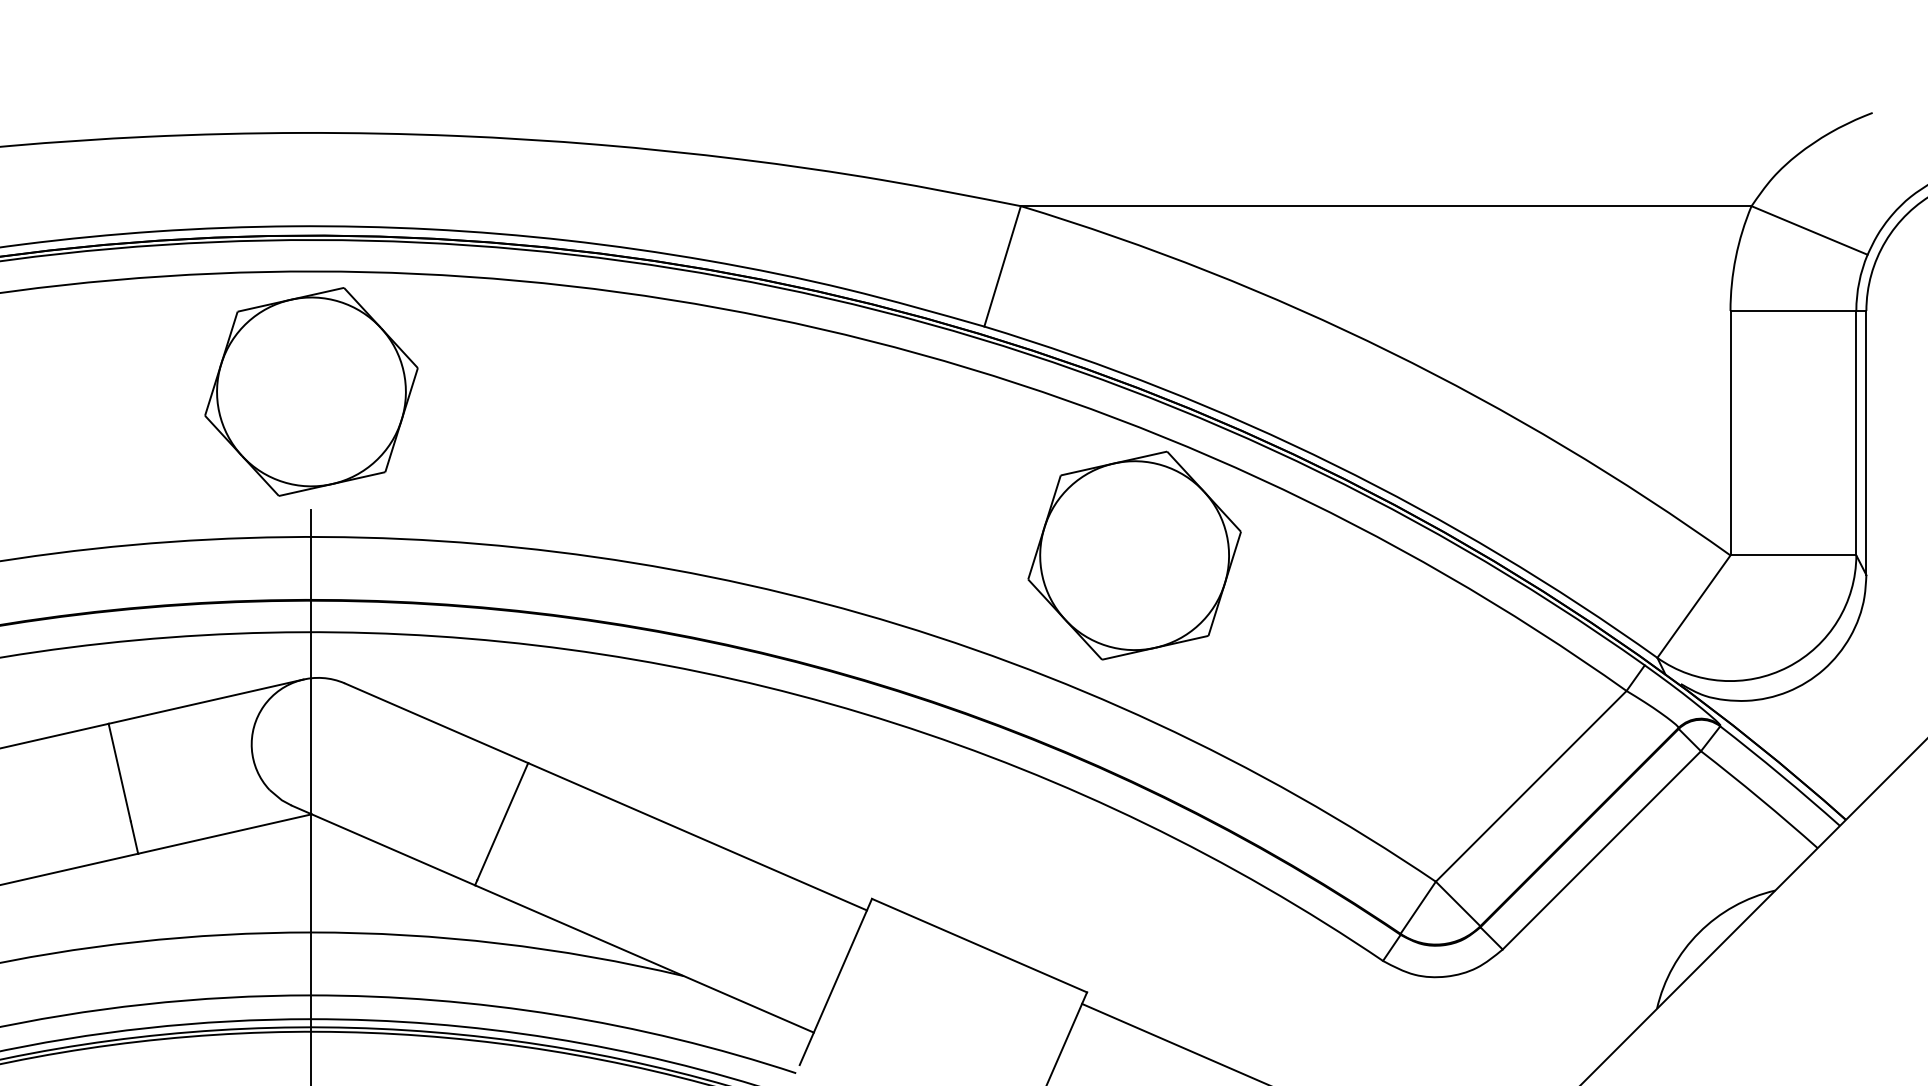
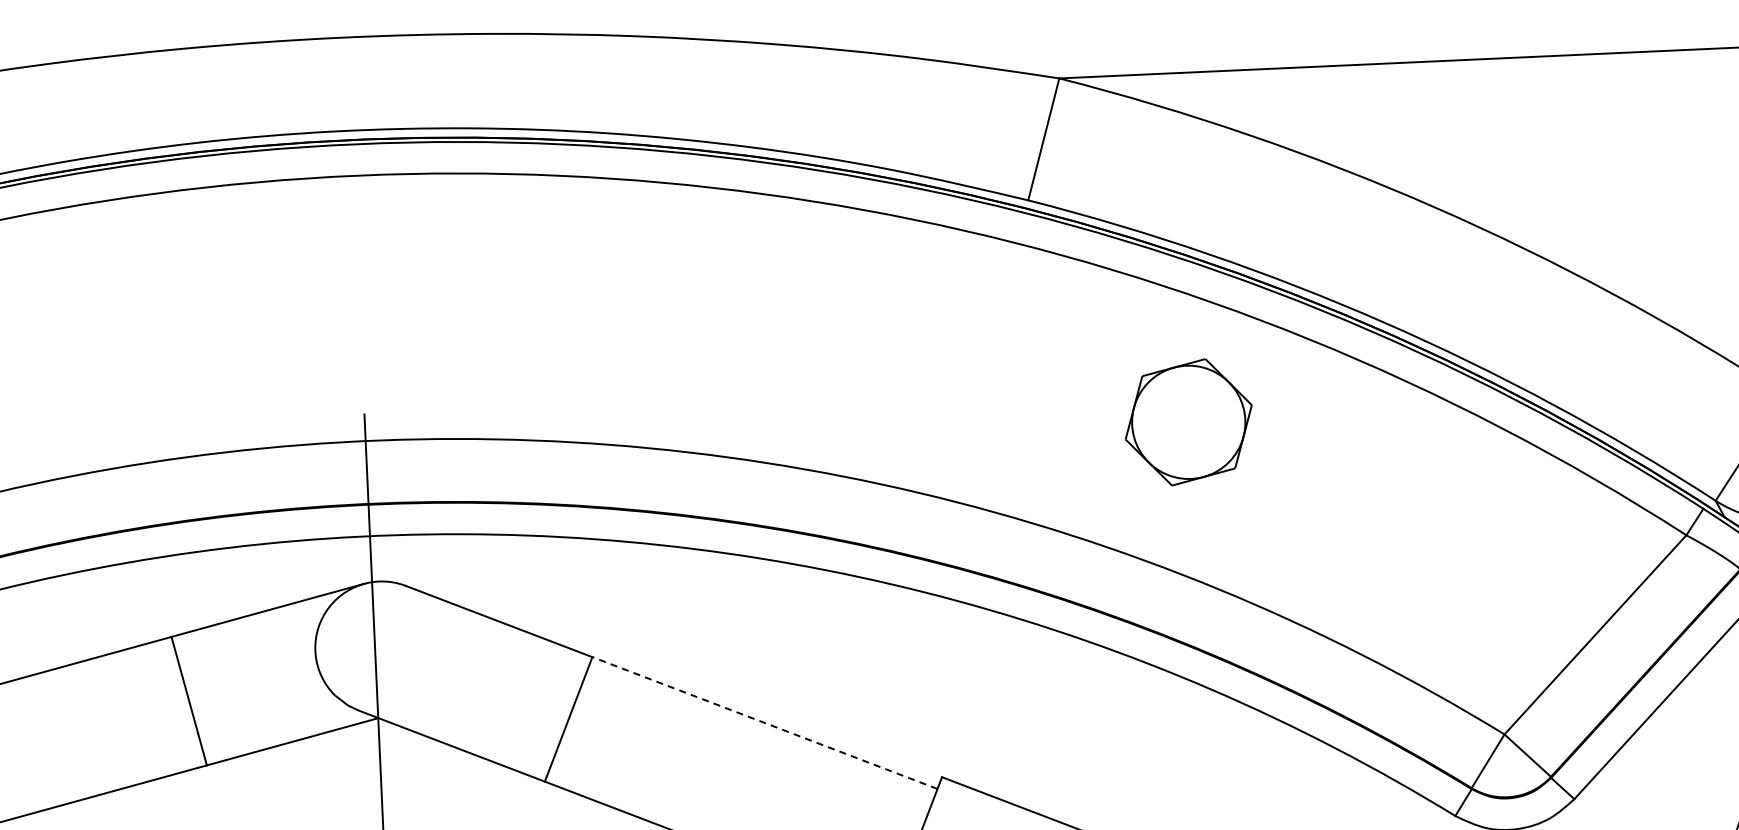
part: (311, 391) -> (359, 295), removed
part: (1134, 555) -> (1188, 422), size x0.6
line: (697, 836) -> (764, 722), solid -> dashed

